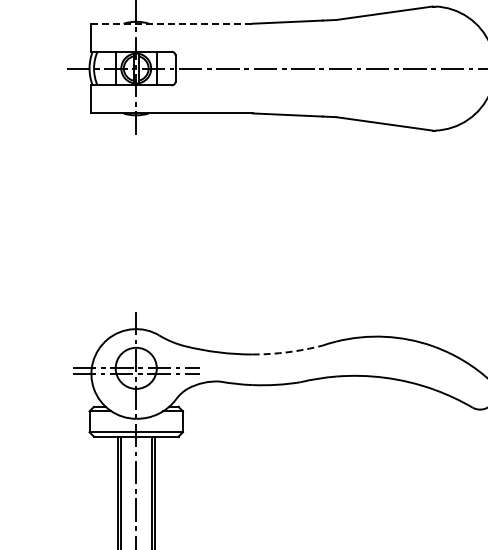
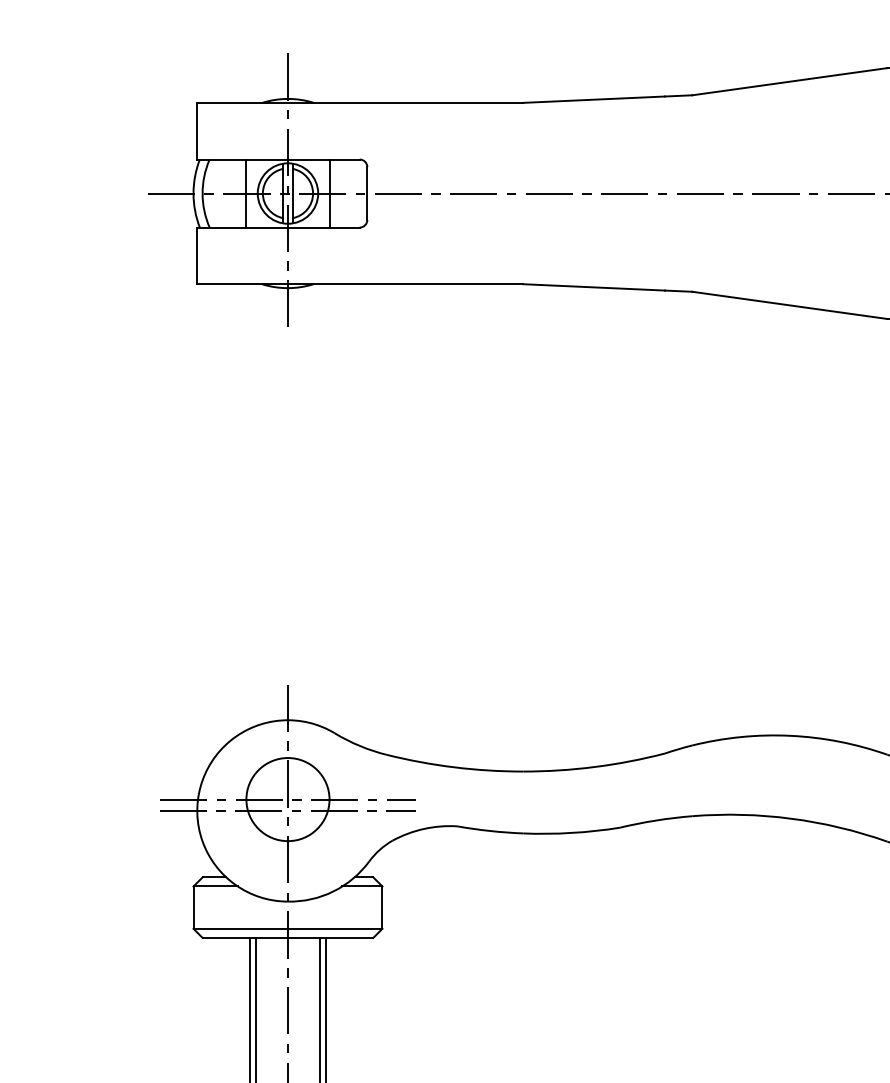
line: (172, 23) -> (361, 102), dashed -> solid
arc: (287, 352) -> (593, 767), dashed -> solid

